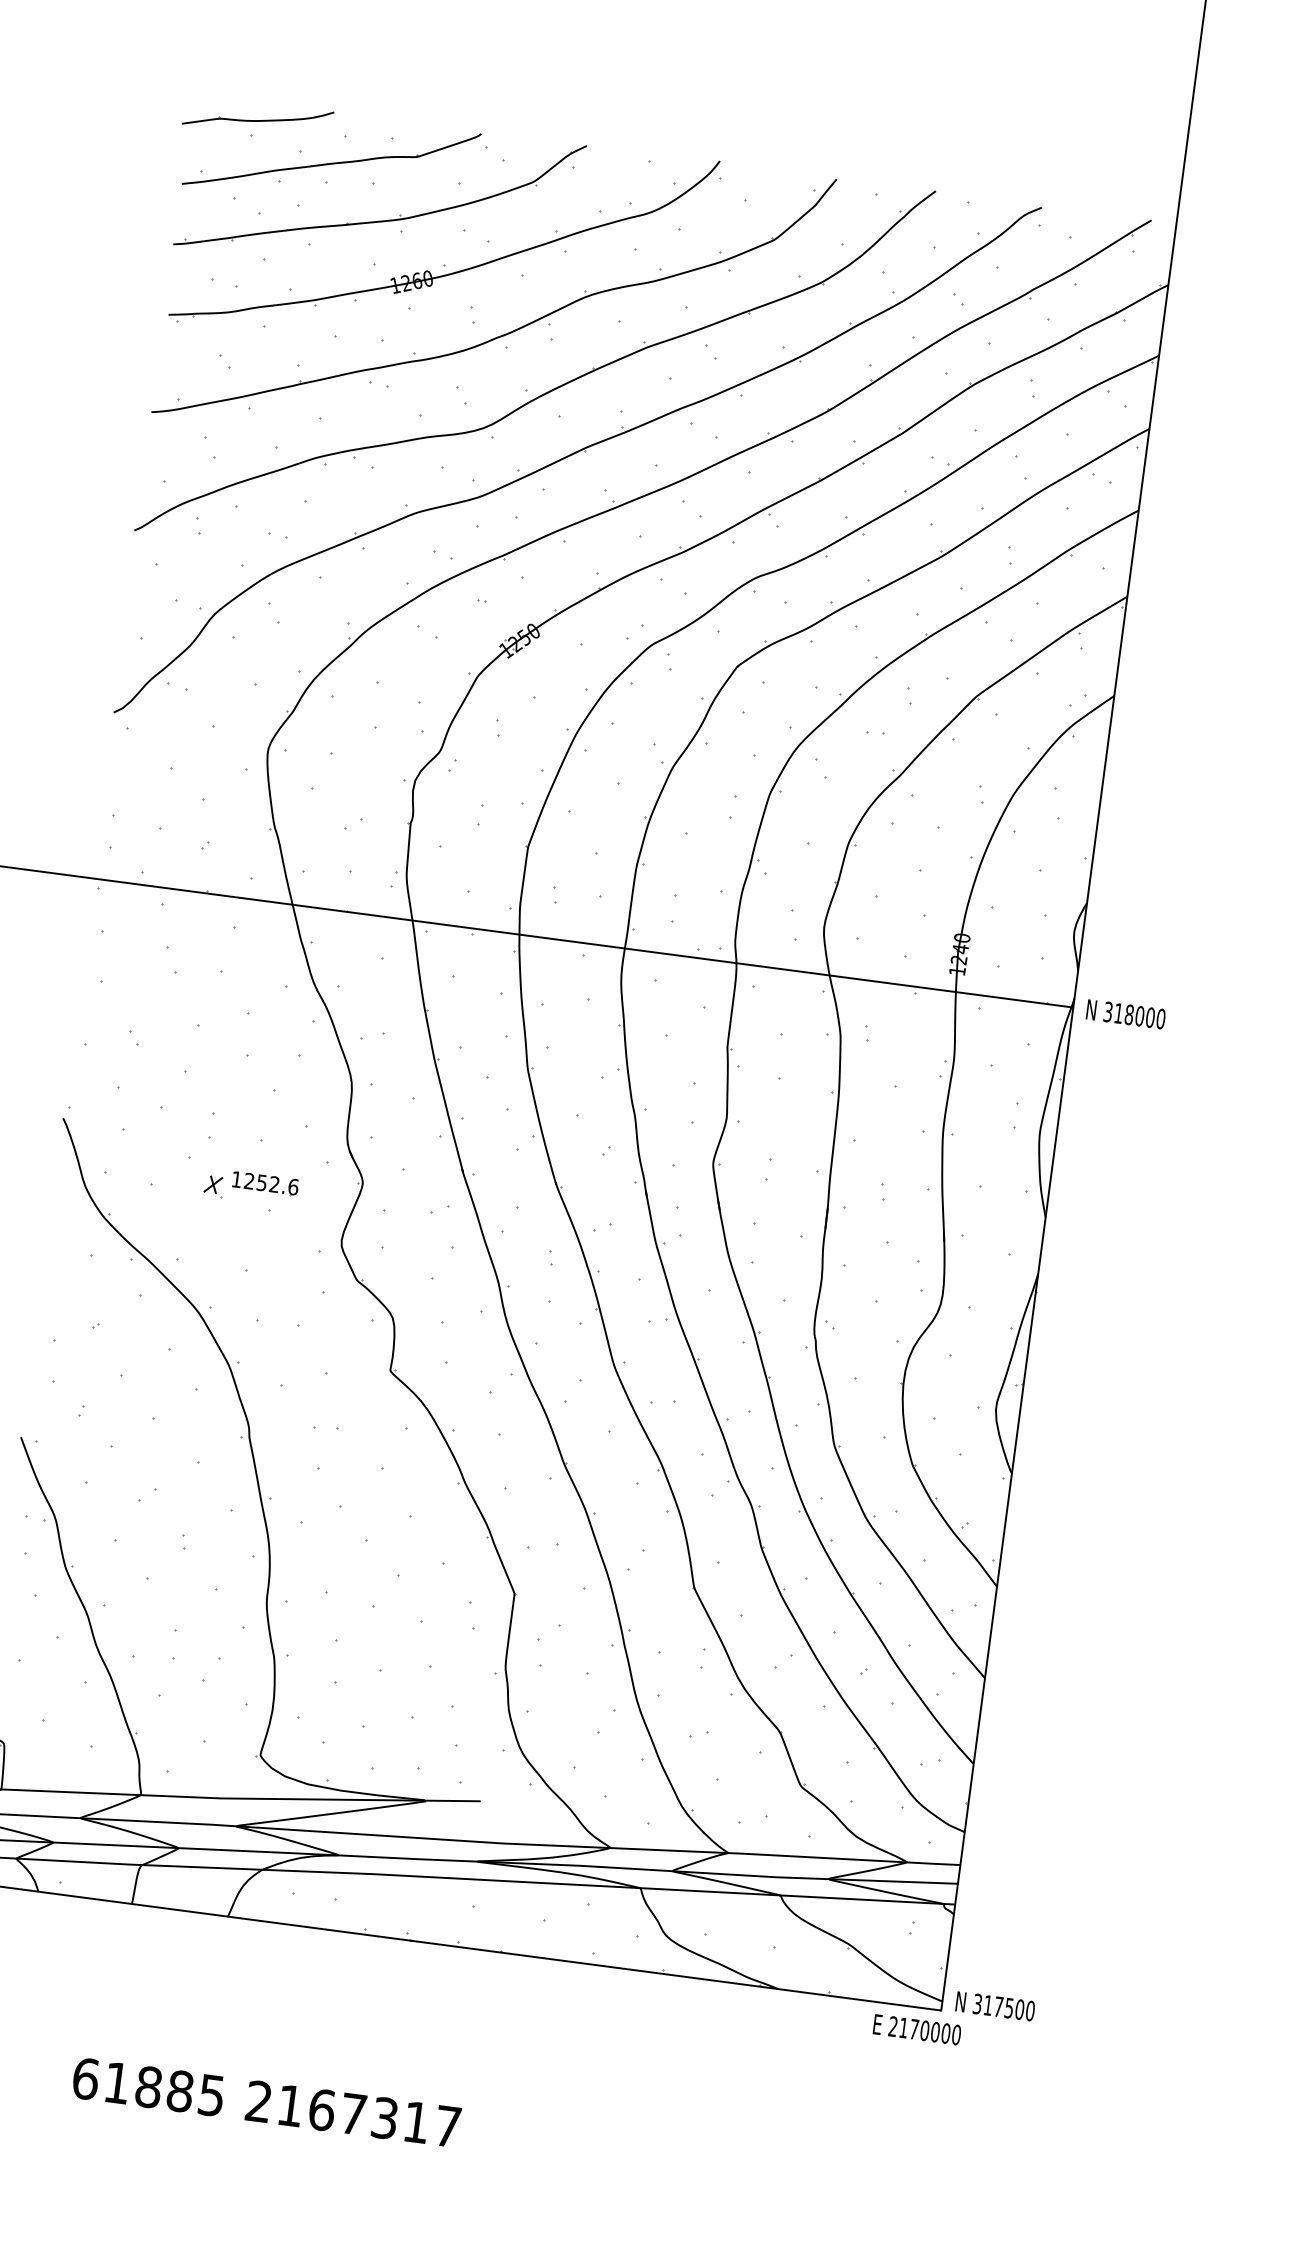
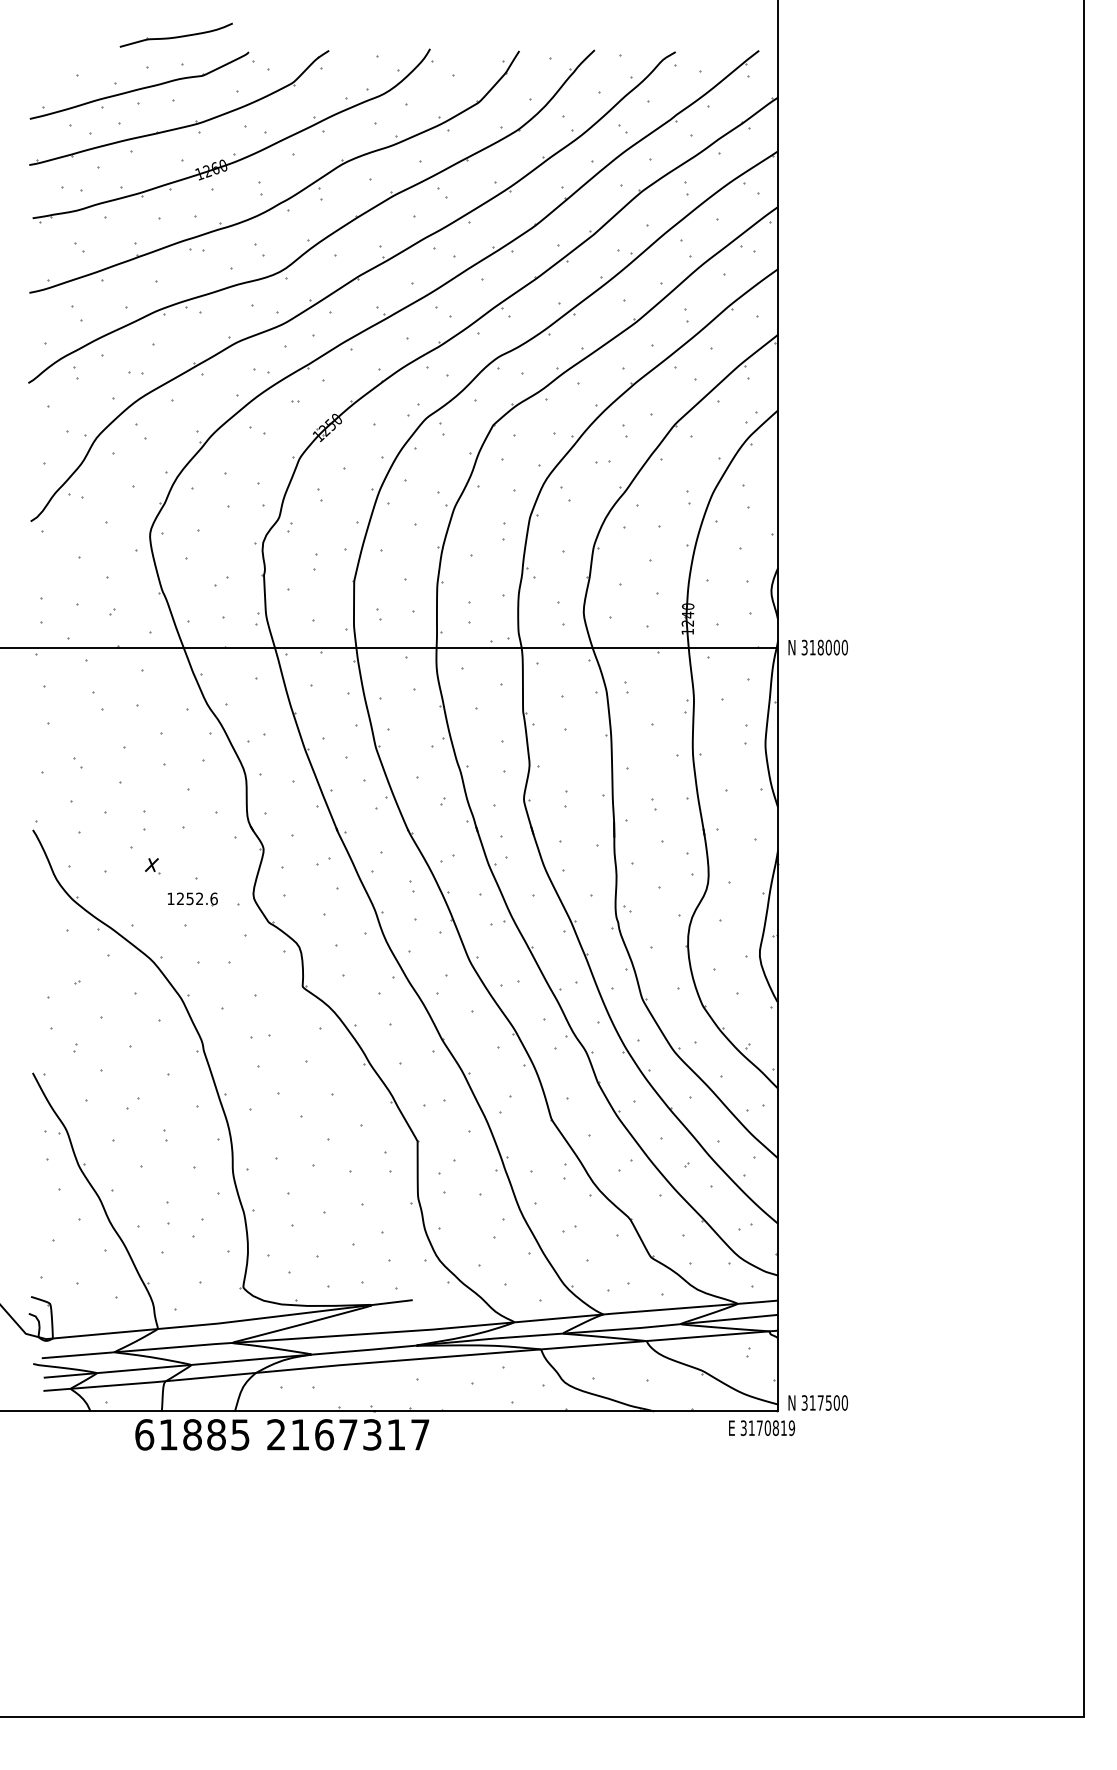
part: (257, 116) -> (175, 34), moved
part: (264, 1184) -> (192, 899), moved
text: (924, 2031) -> (767, 1428), 2170000 -> 3170819
text: (267, 2102) -> (282, 1434), moved

